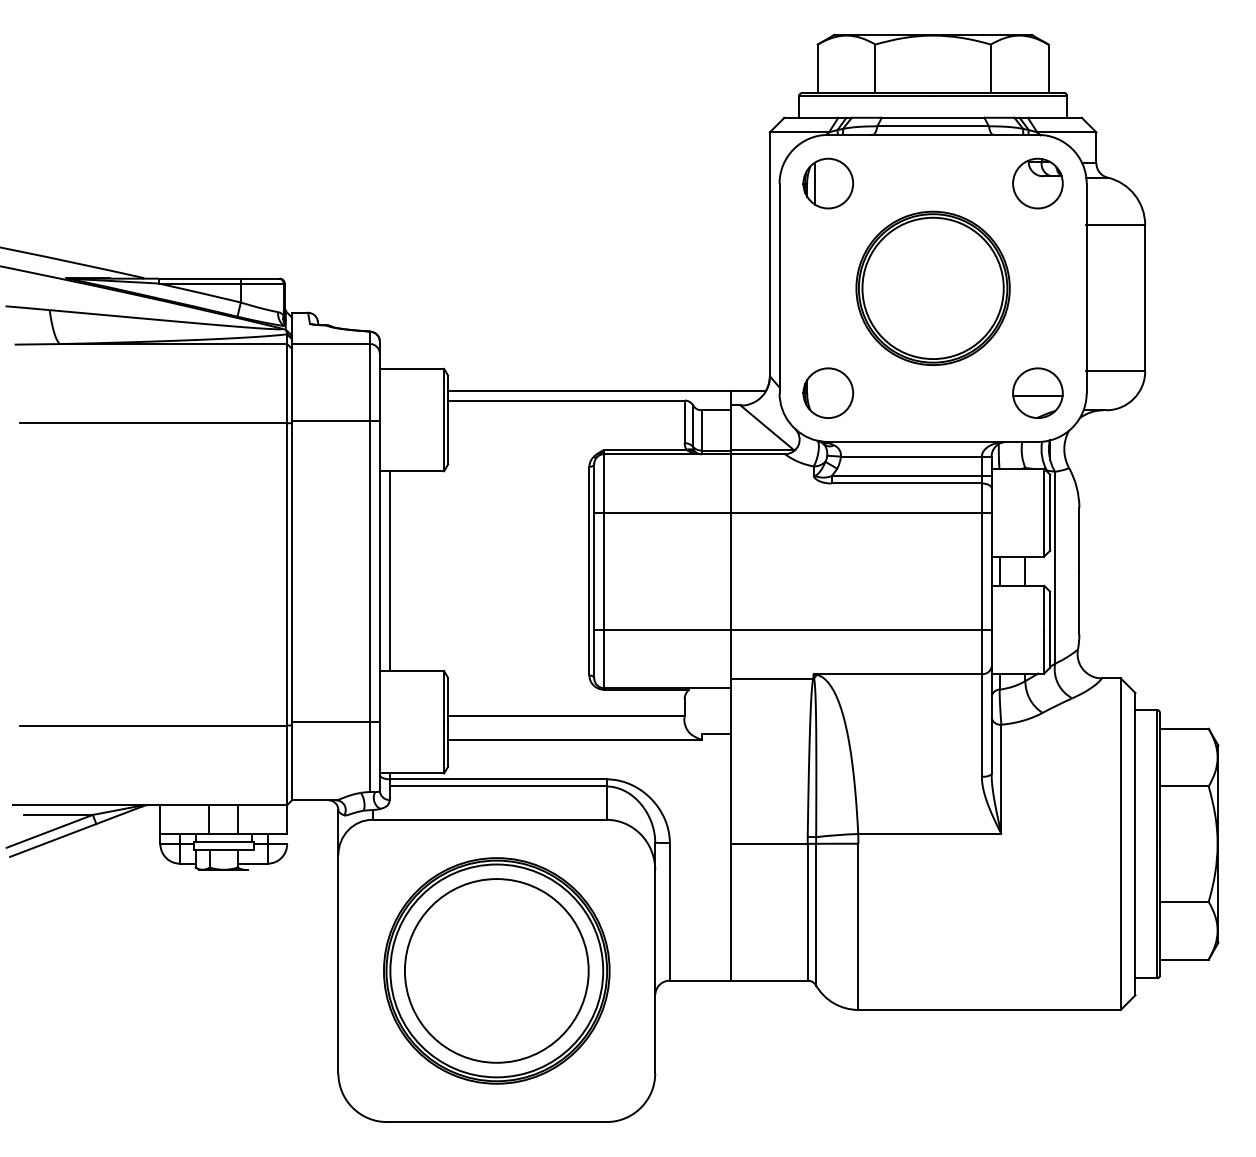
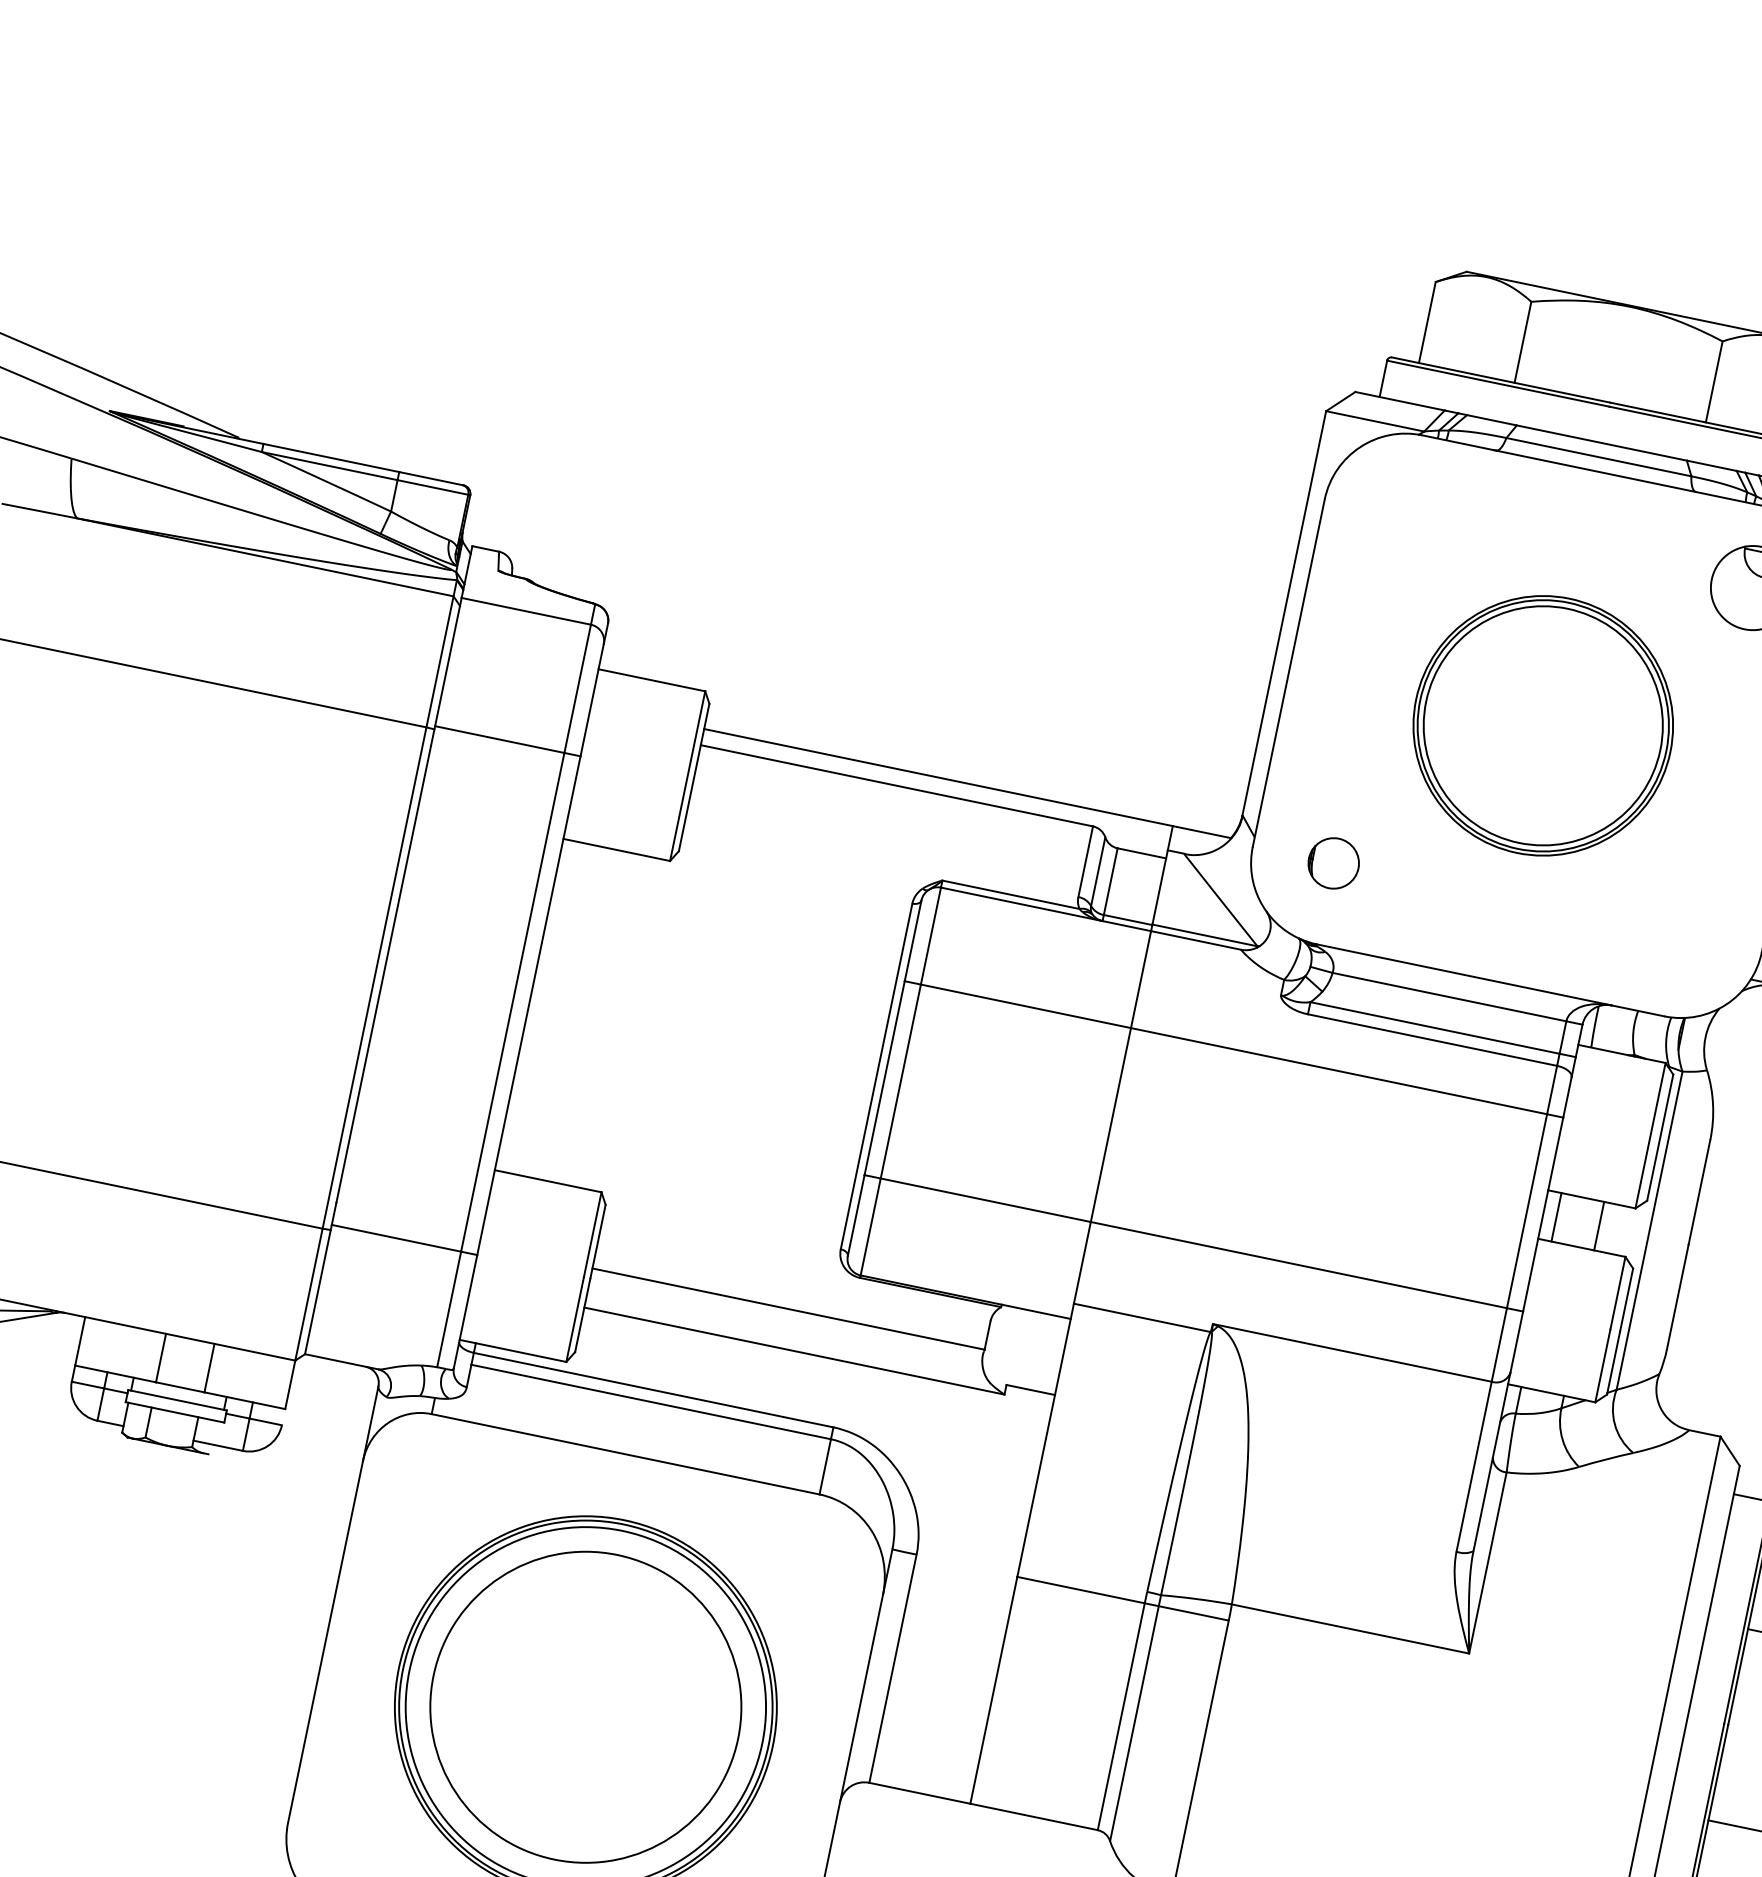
part: (828, 183) -> (1405, 516), removed
part: (828, 392) -> (1334, 862), size x0.6
part: (1037, 392) -> (1680, 934), removed
line: (389, 571) -> (545, 1008), removed

